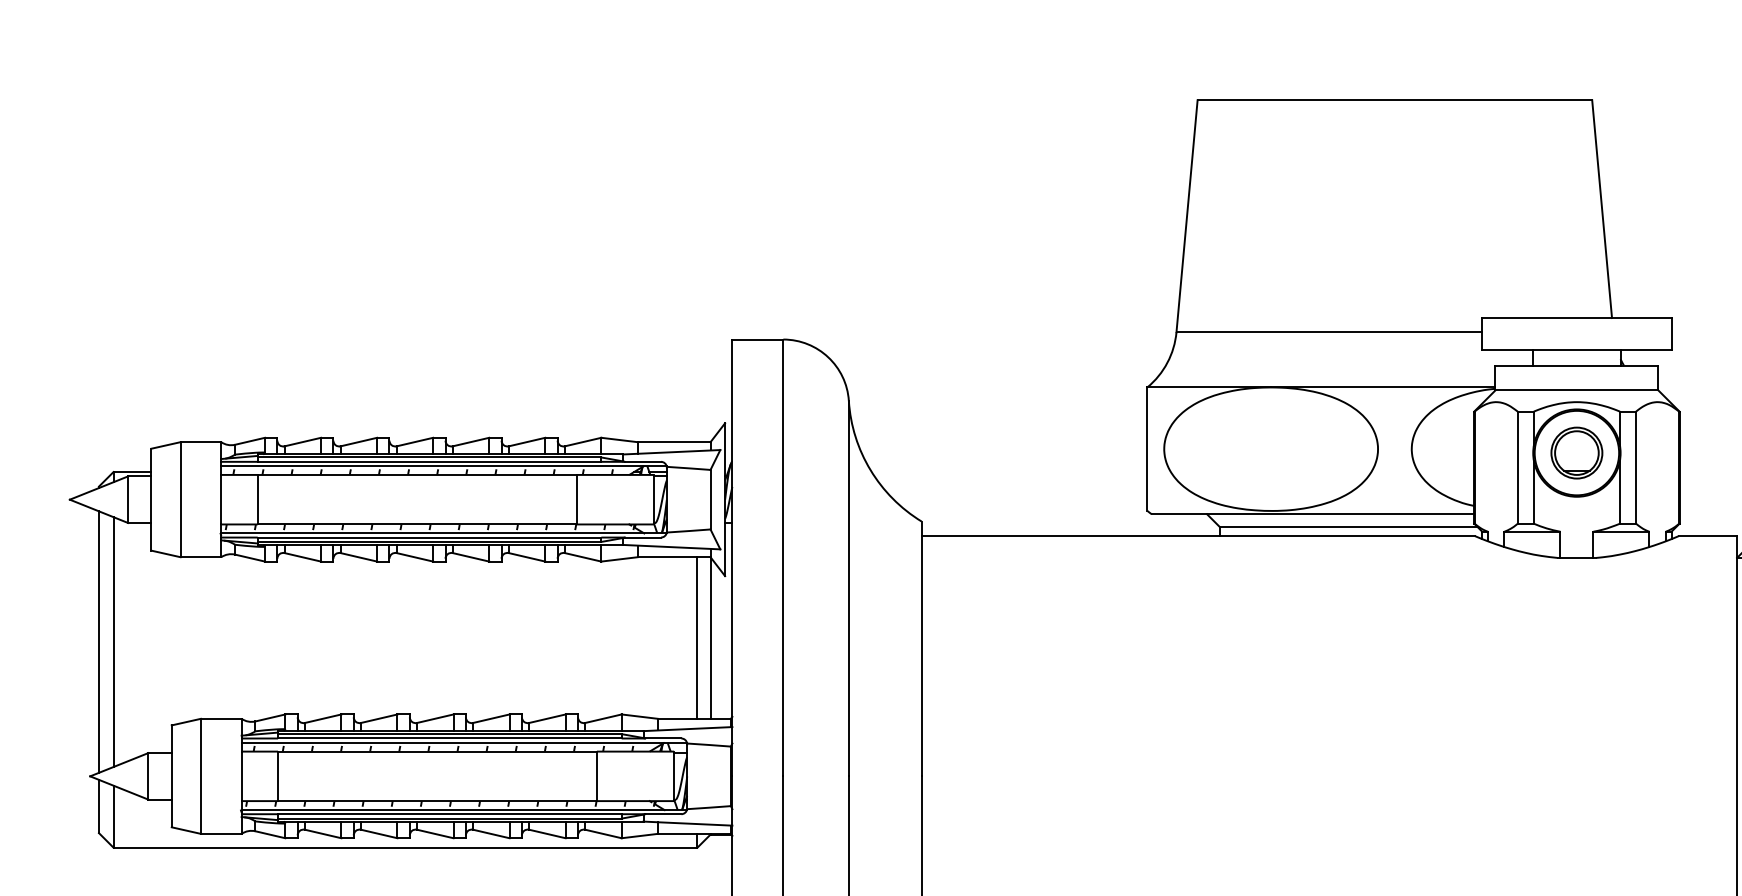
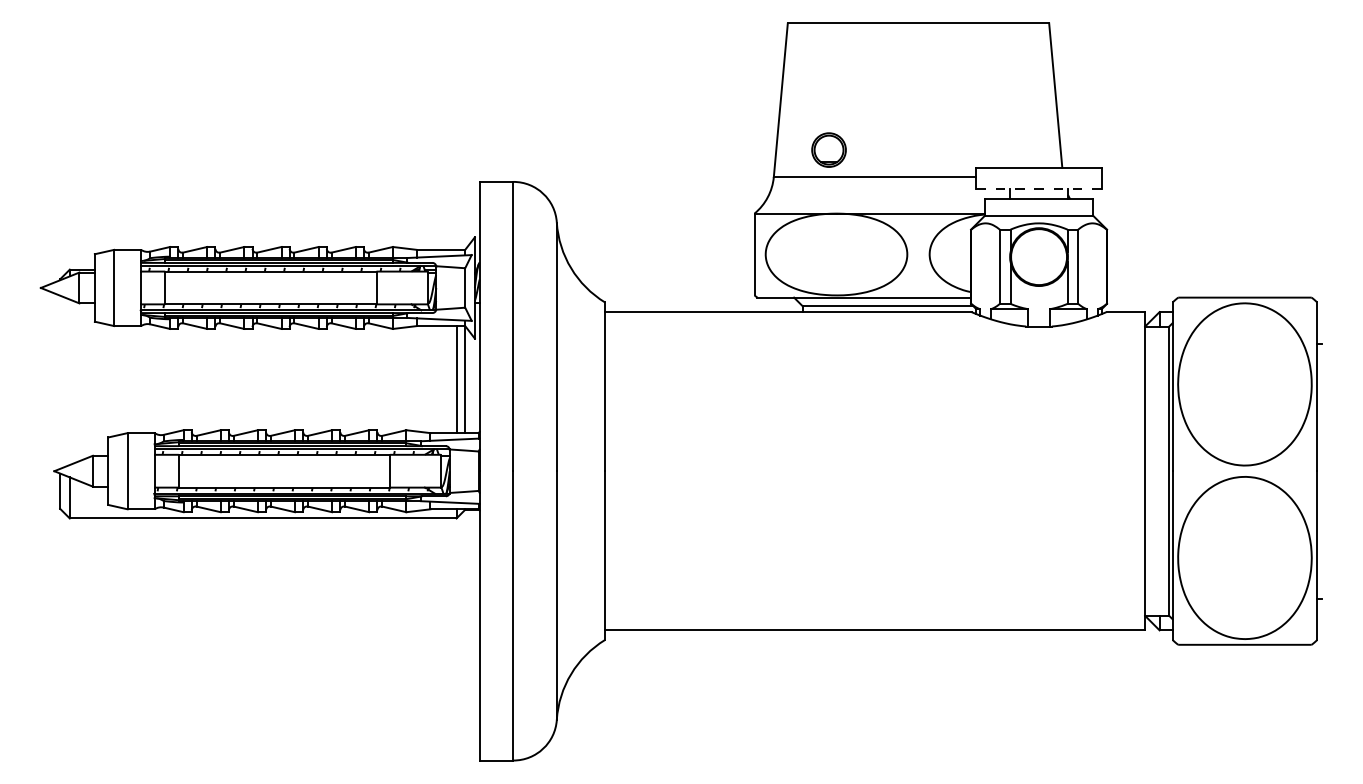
line: (1577, 349) -> (1039, 188), solid -> dashed
part: (1576, 452) -> (828, 149), moved
line: (99, 640) -> (60, 381), removed
line: (113, 642) -> (69, 382), removed

